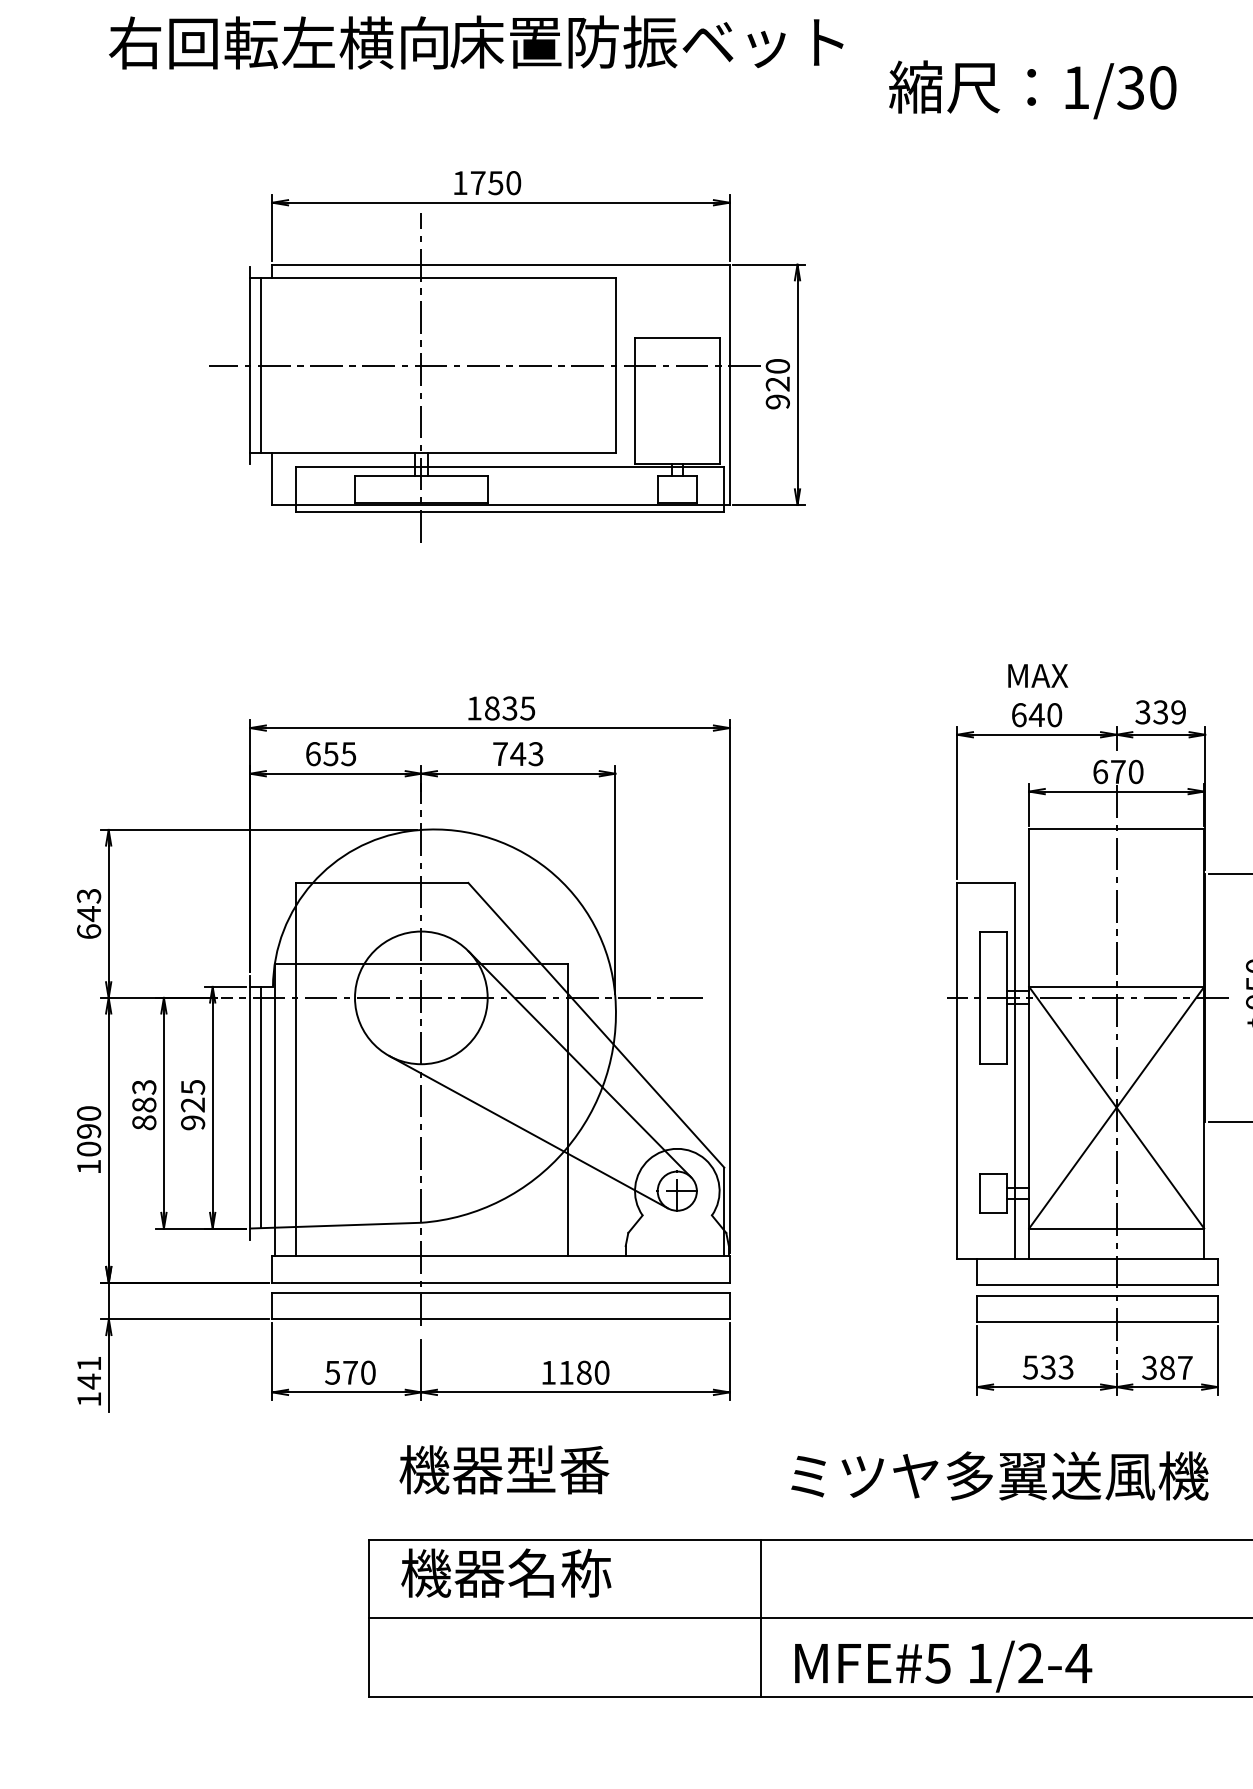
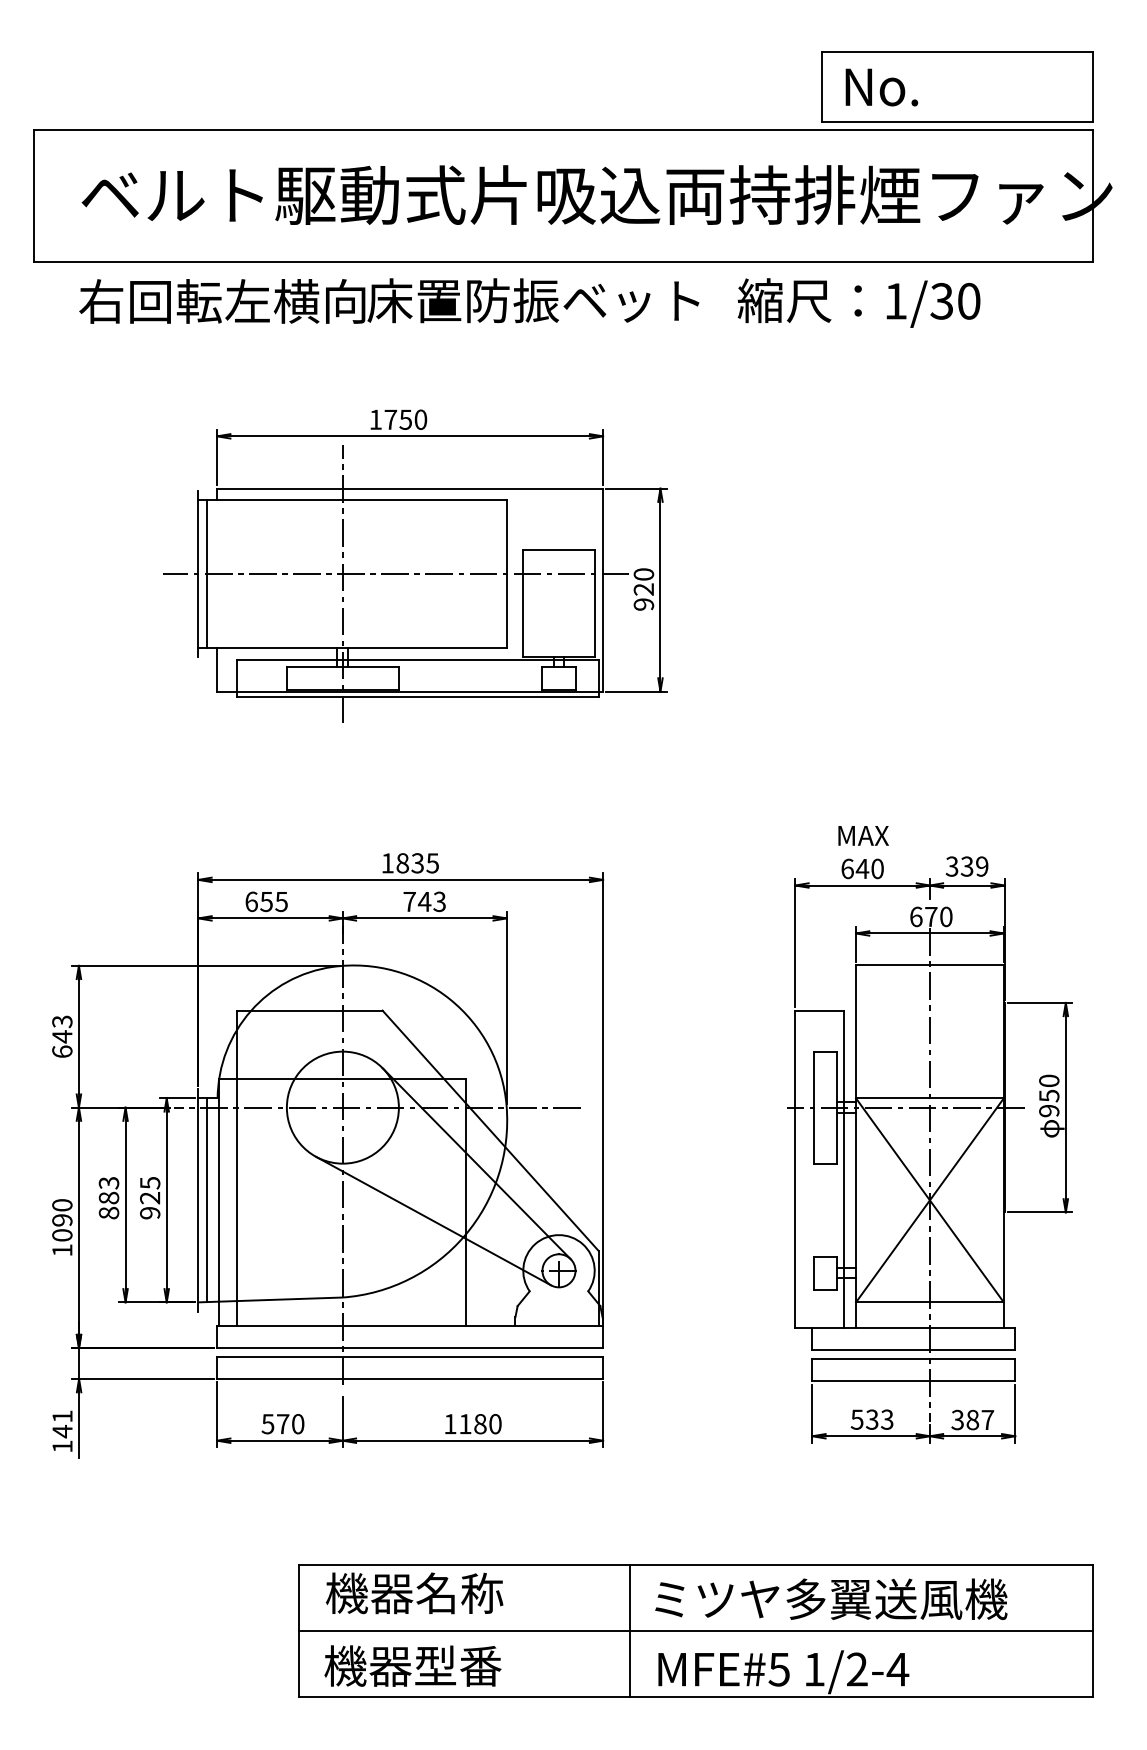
text: (1032, 89) -> (858, 302), moved
text: (503, 1469) -> (412, 1665), moved
text: (1000, 1475) -> (831, 1598), moved

